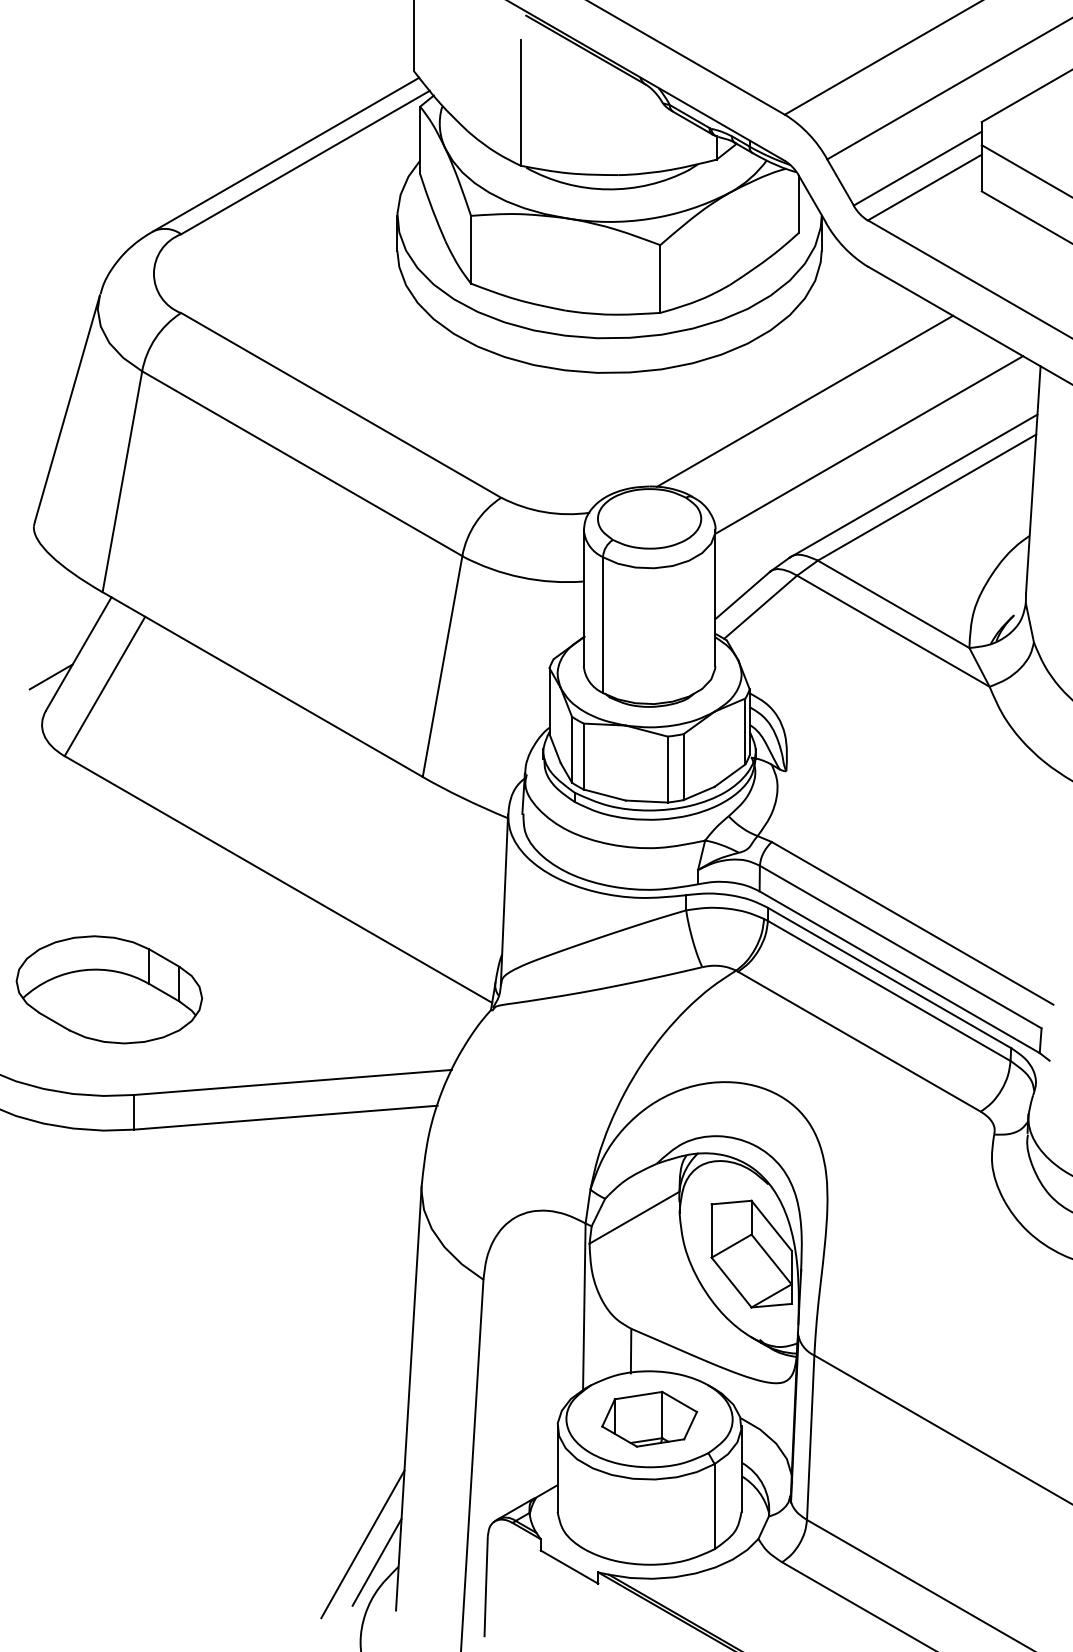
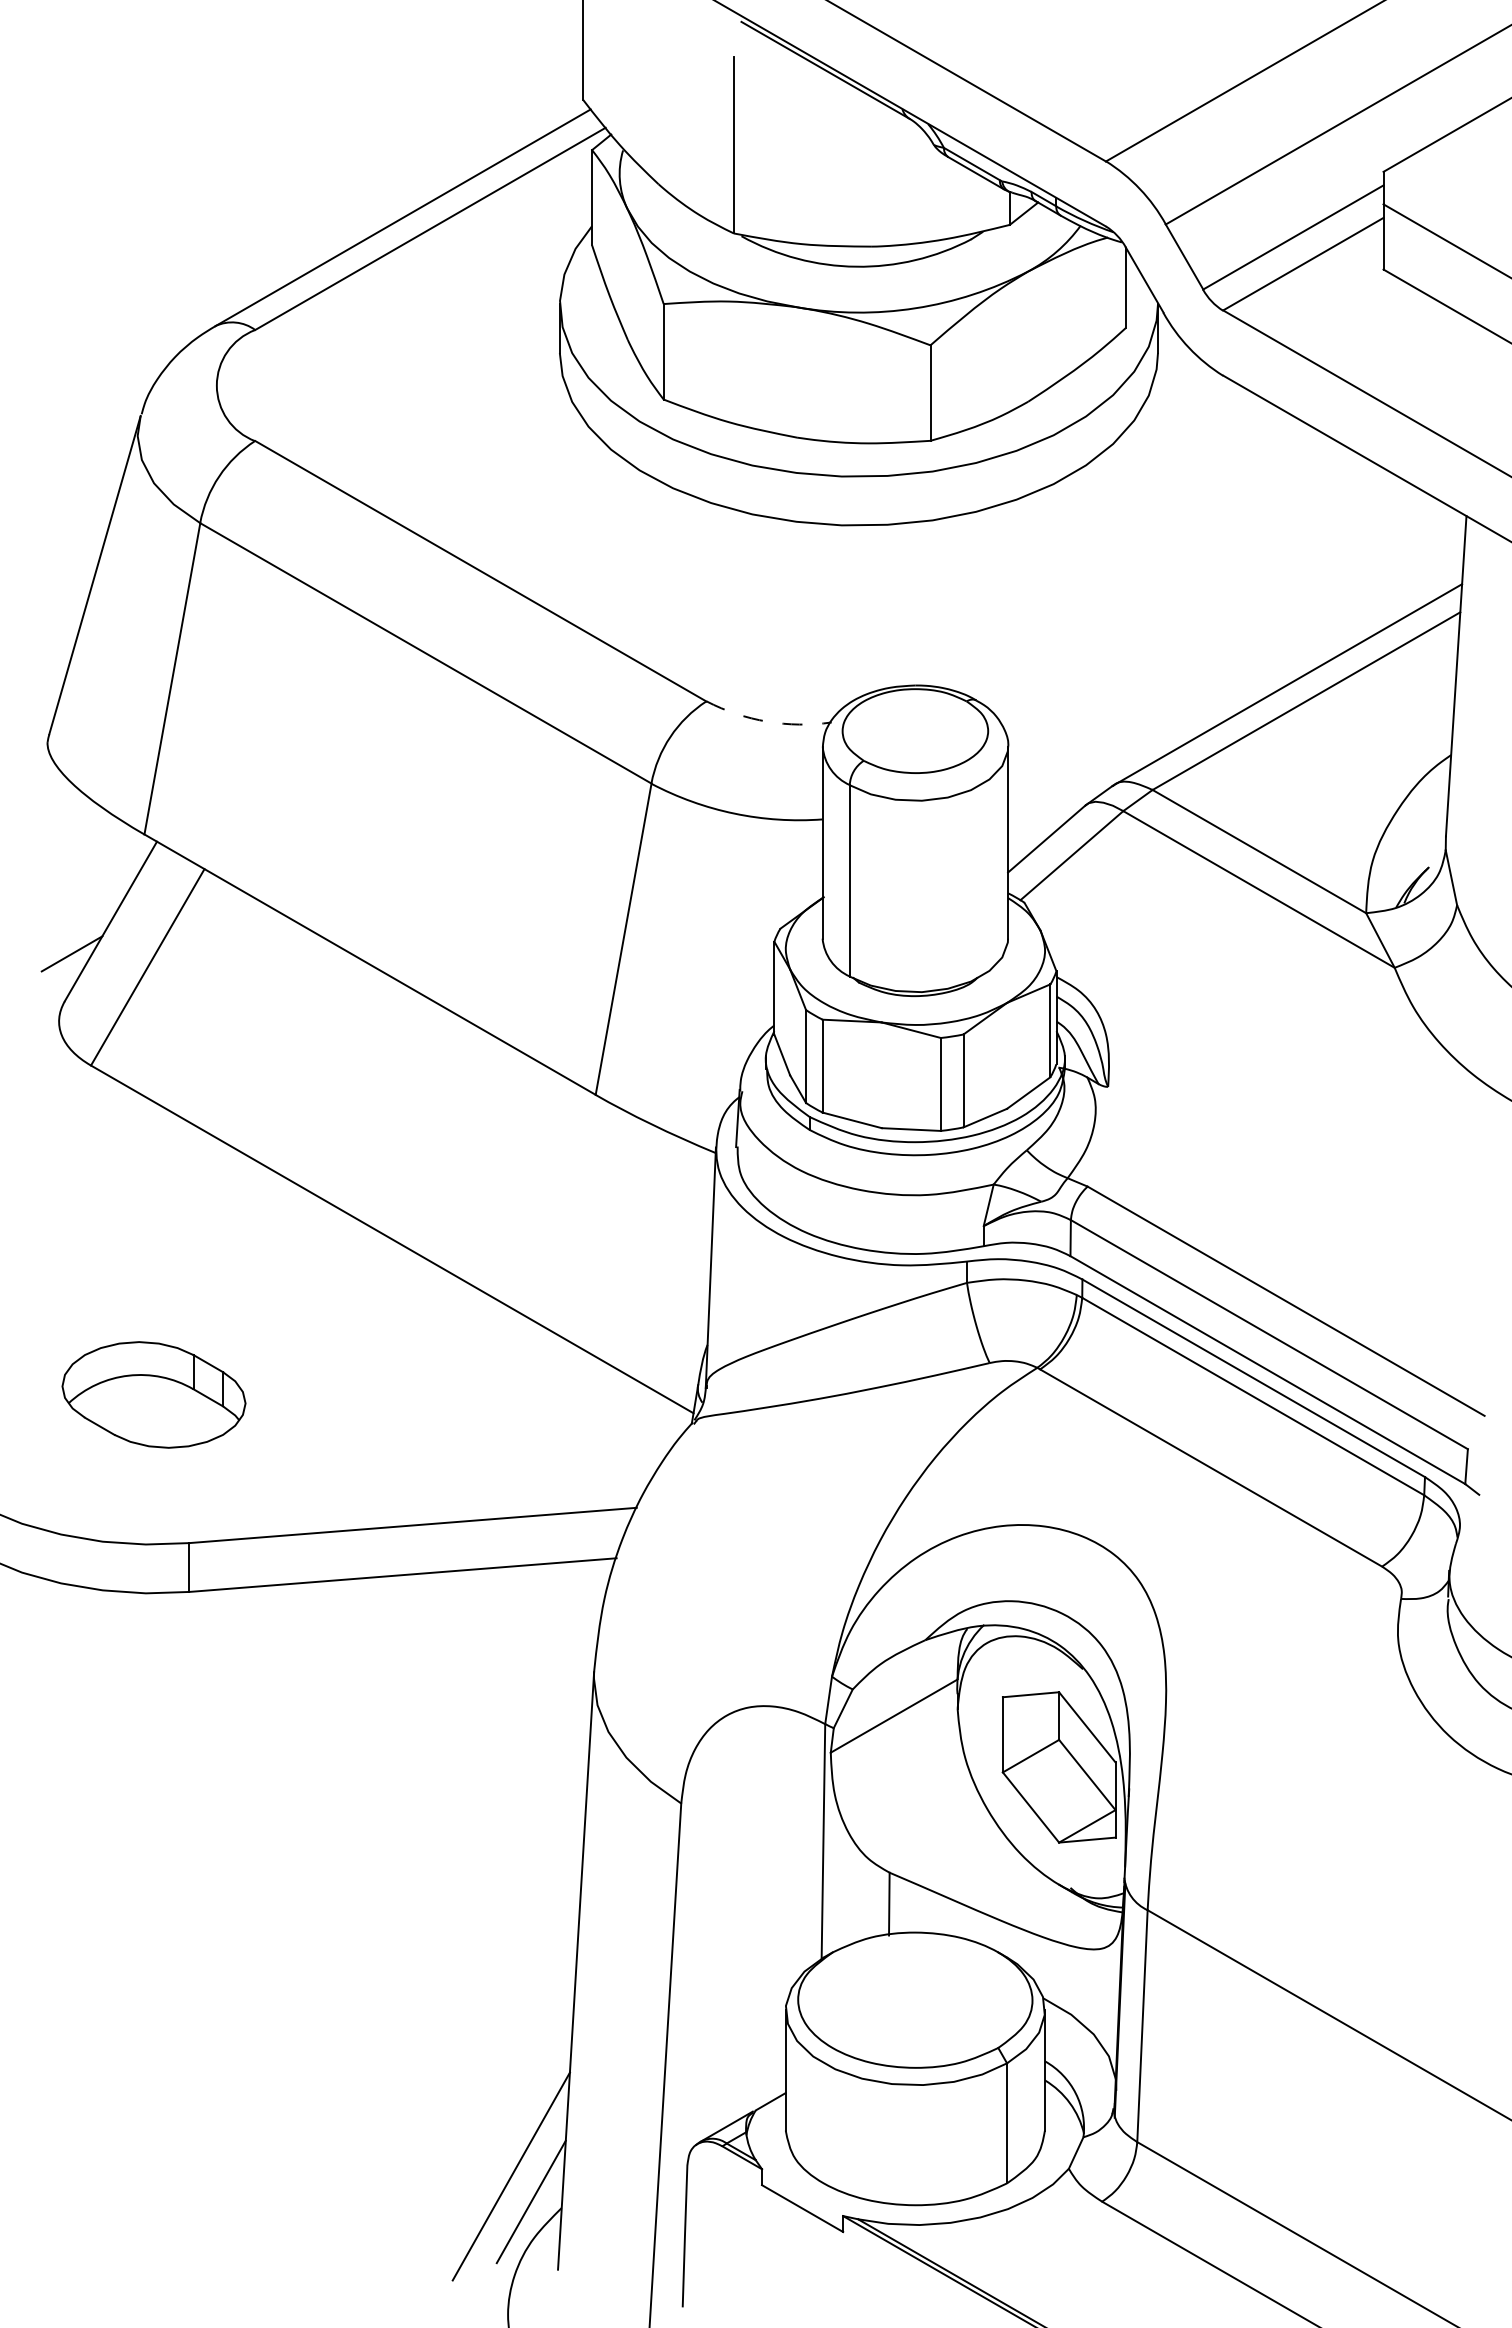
line: (805, 400) -> (1134, 564), removed
line: (868, 444) -> (1224, 626), removed
arc: (544, 512) -> (767, 721), solid -> dashed
part: (109, 989) -> (153, 1394), size x0.7
part: (649, 1418) -> (915, 1999), removed

